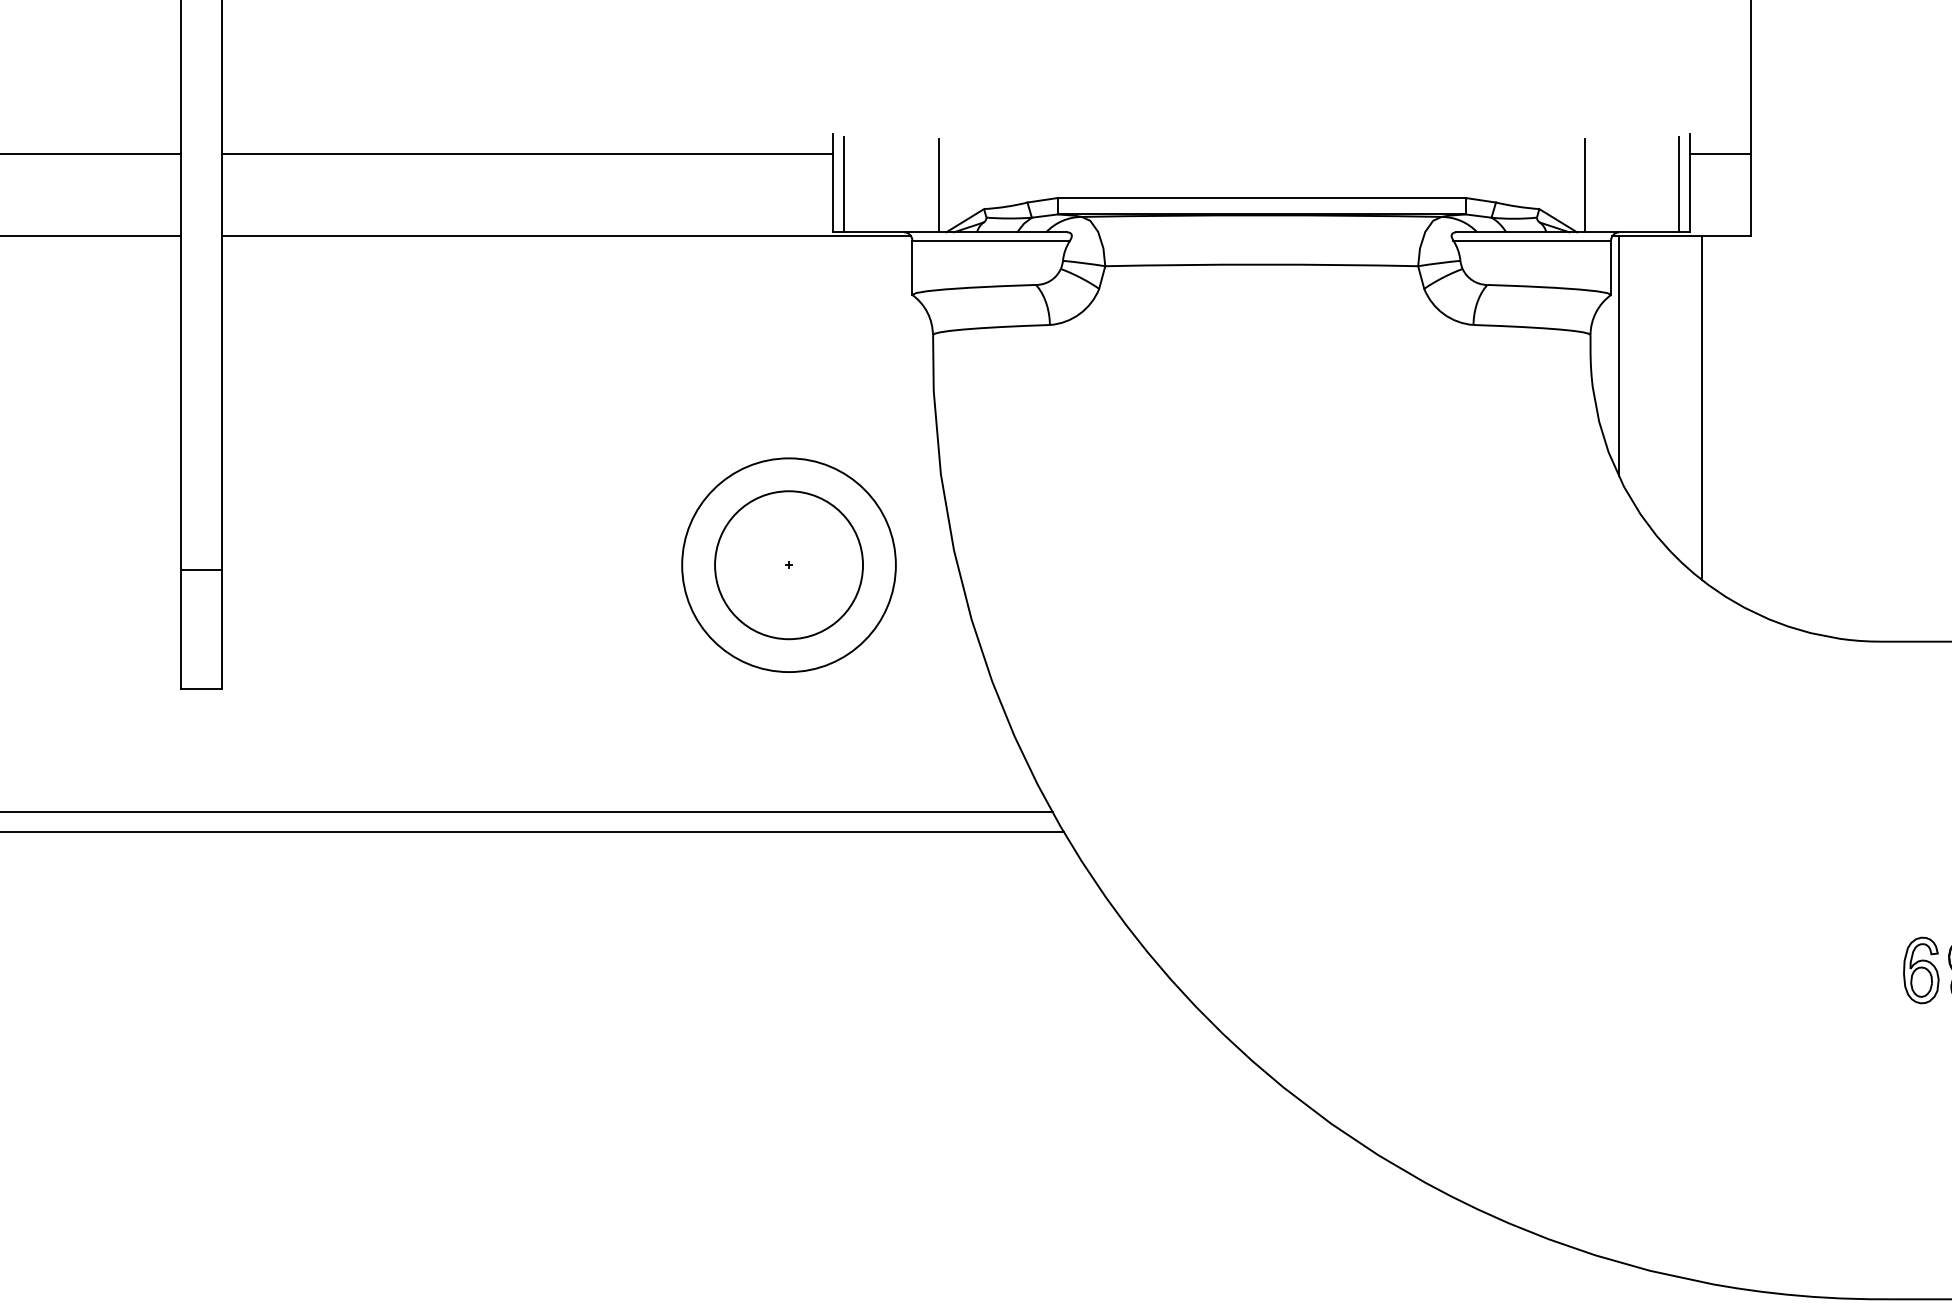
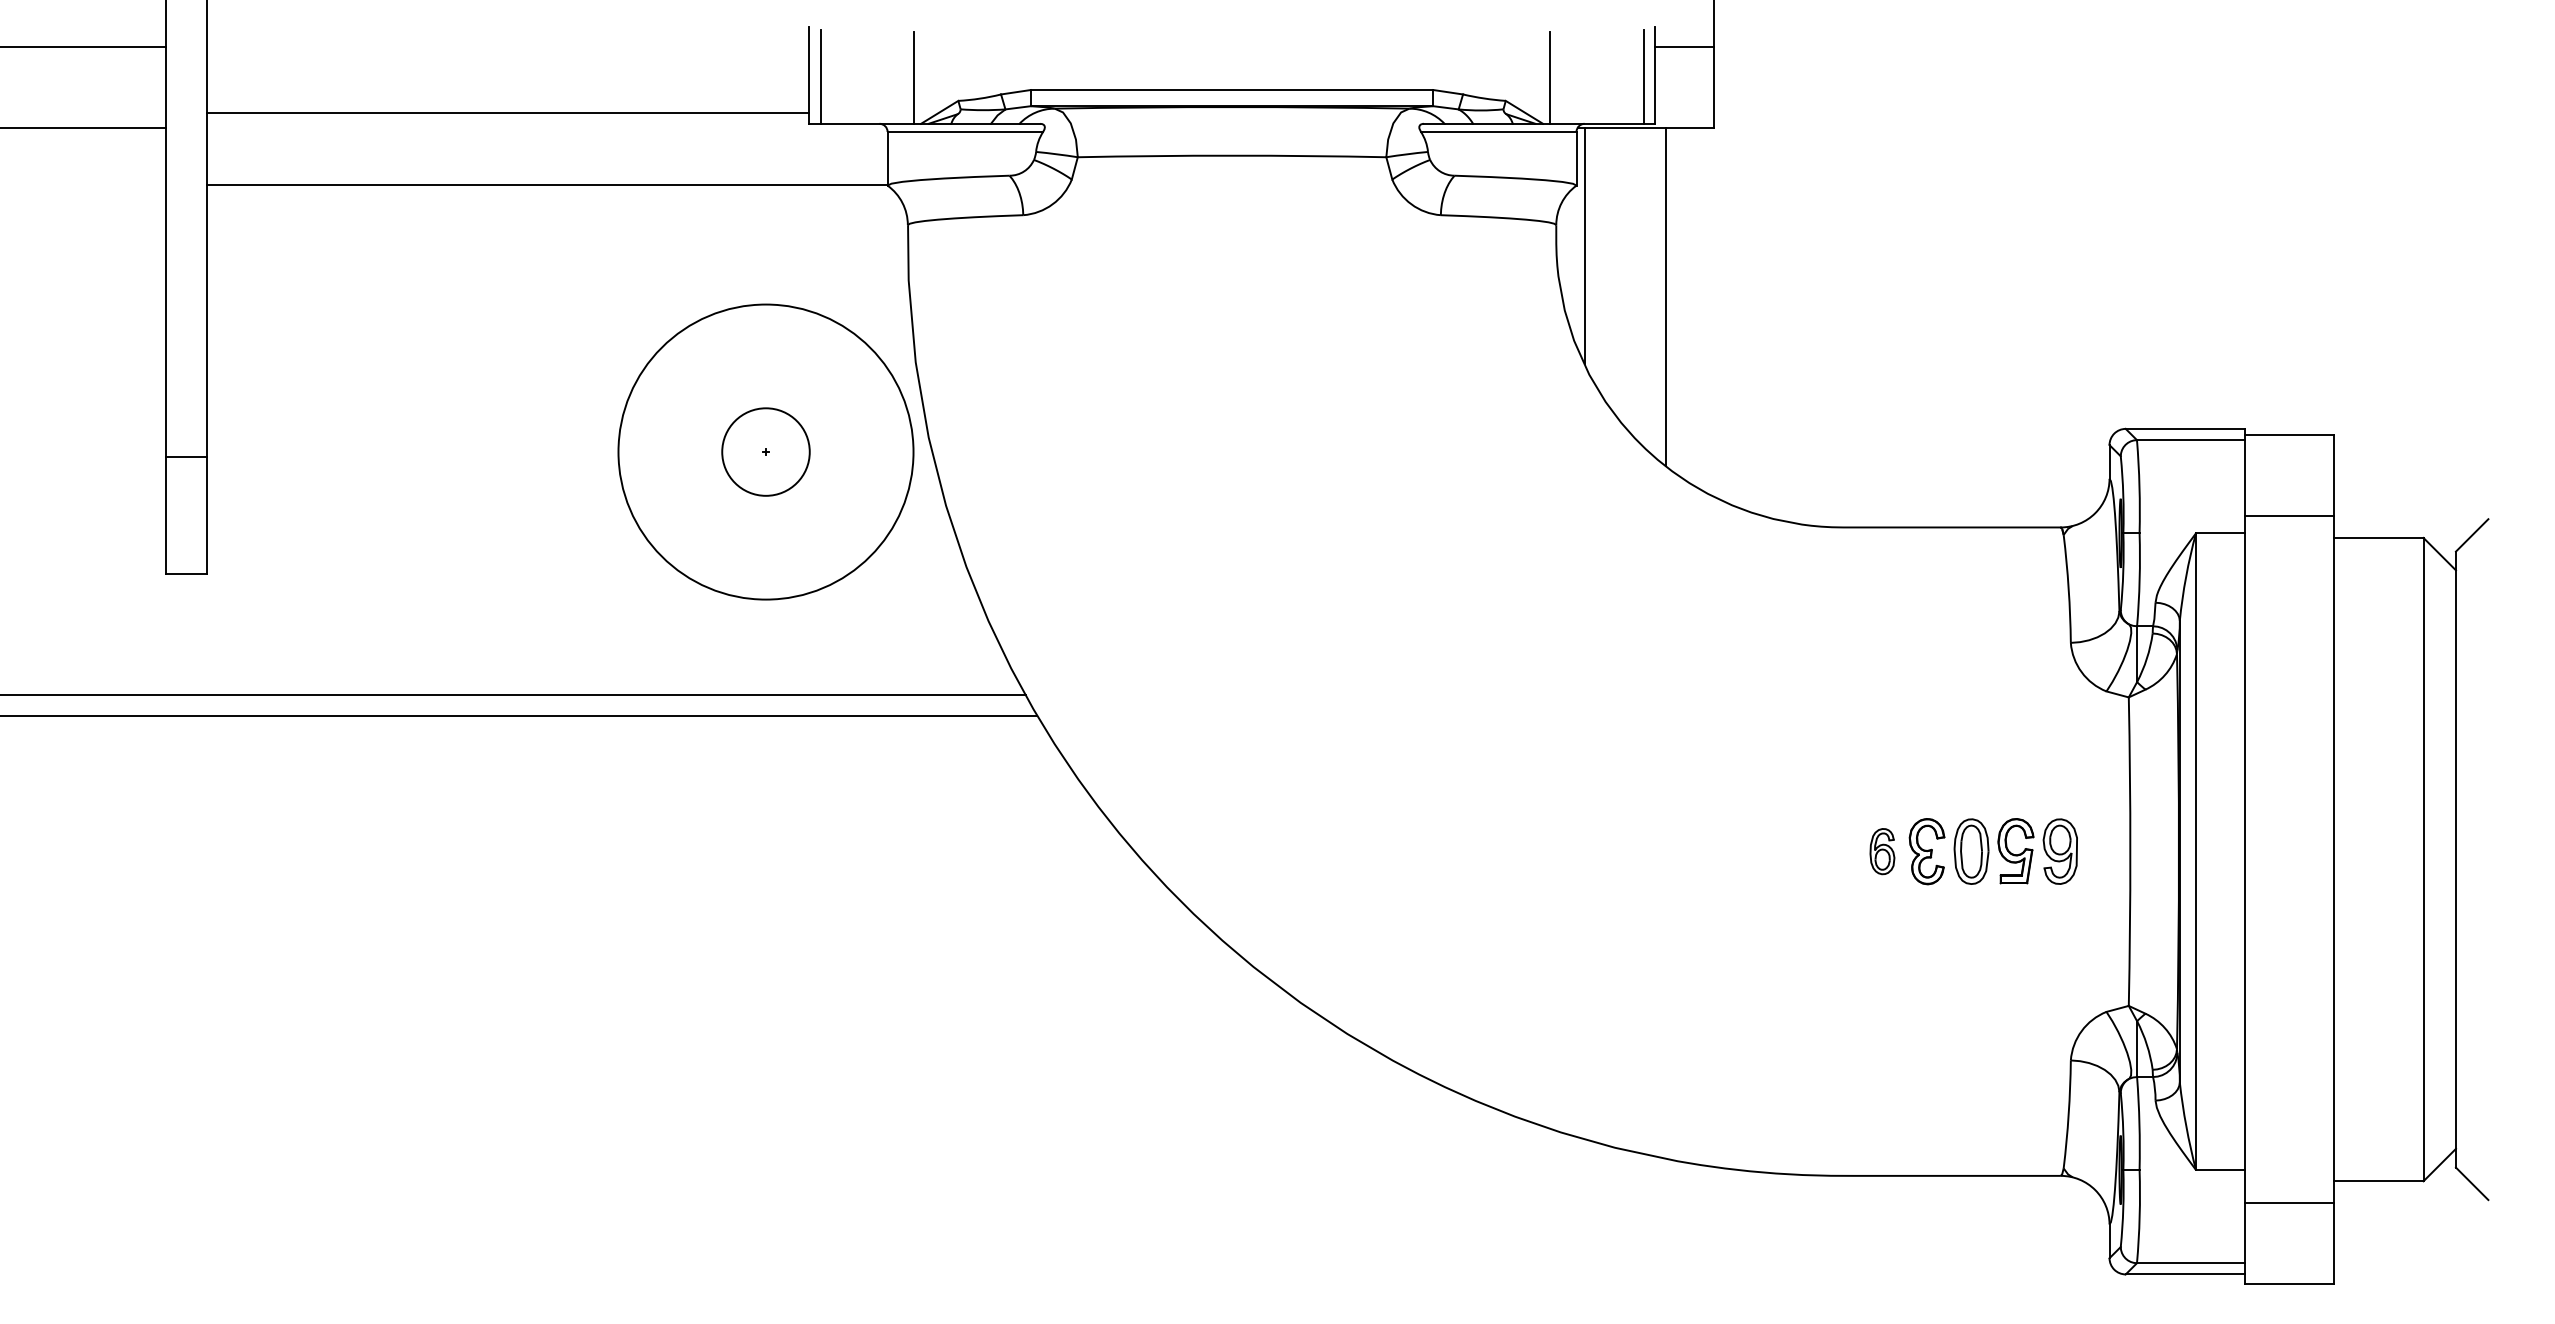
line: (526, 153) -> (507, 112), moved
line: (566, 236) -> (546, 184), moved
circle: (788, 564) -> (765, 451), size x1.4
circle: (788, 565) -> (765, 452), size x0.6
part: (1921, 970) -> (1882, 851), size x0.7

